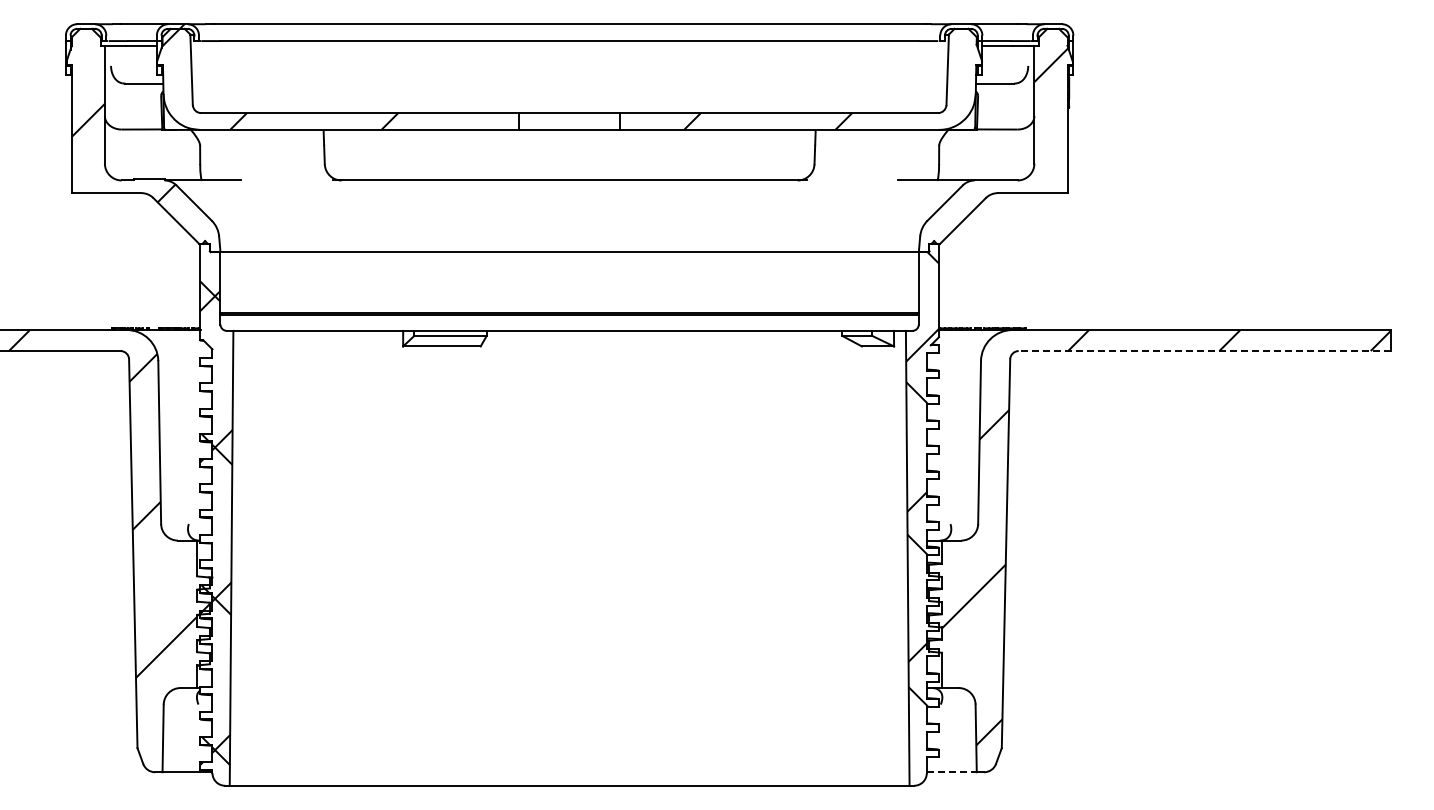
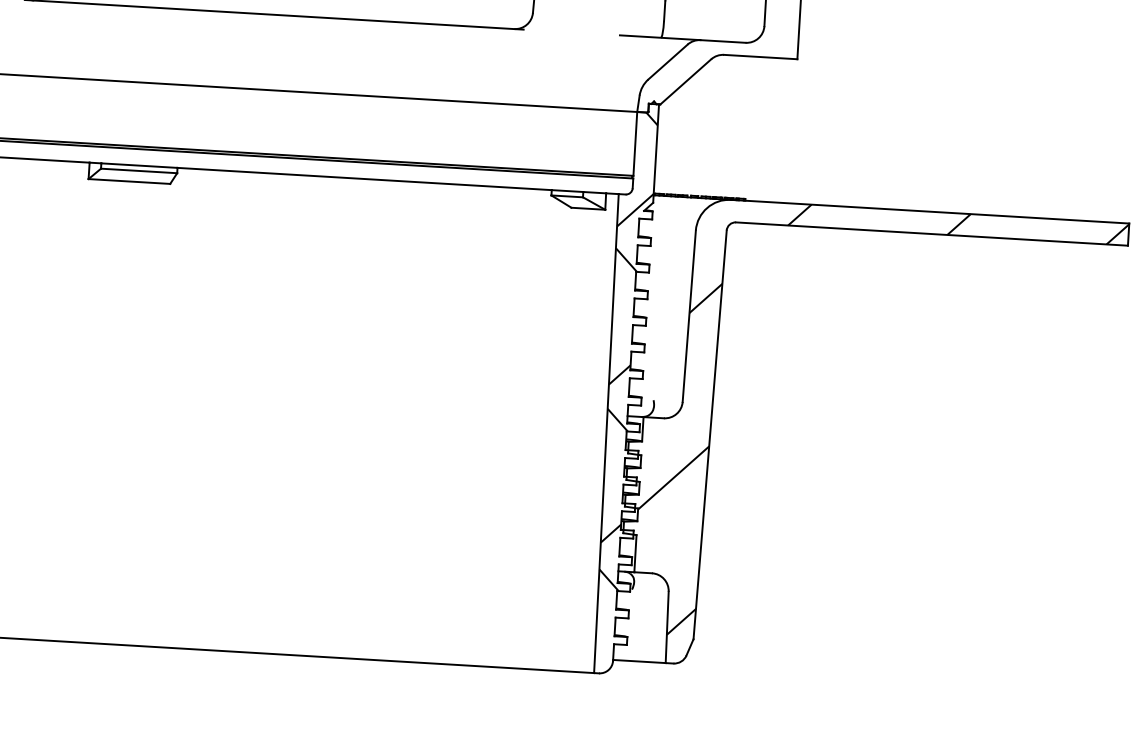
line: (1204, 351) -> (931, 234), dashed -> solid
line: (951, 772) -> (639, 661), dashed -> solid

